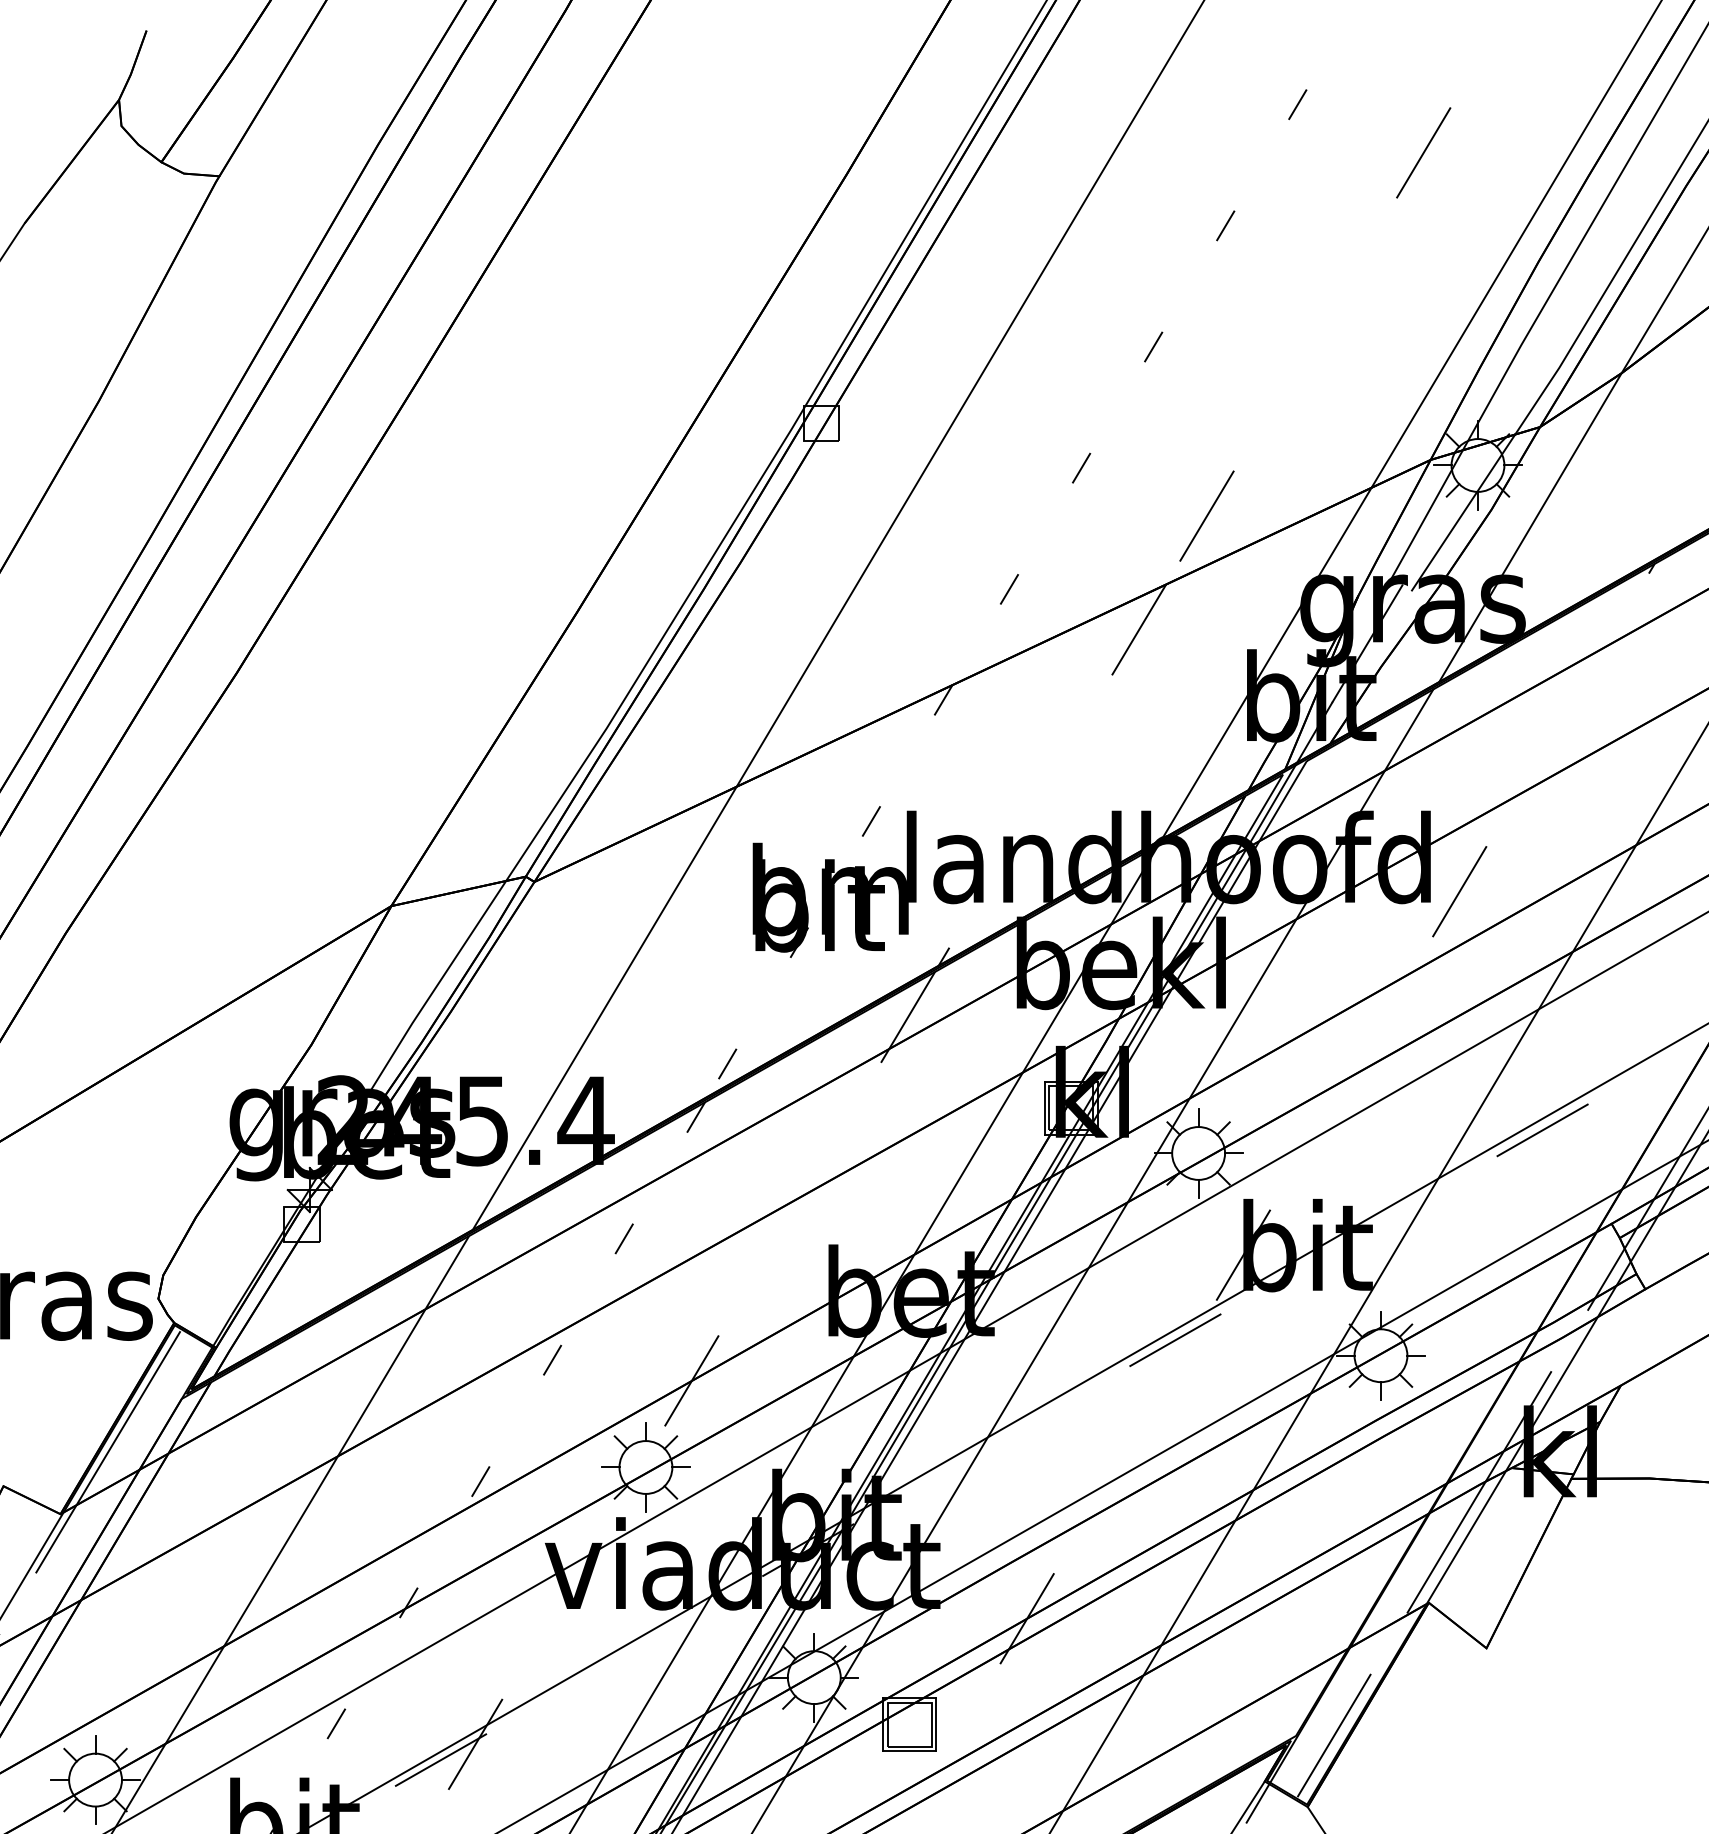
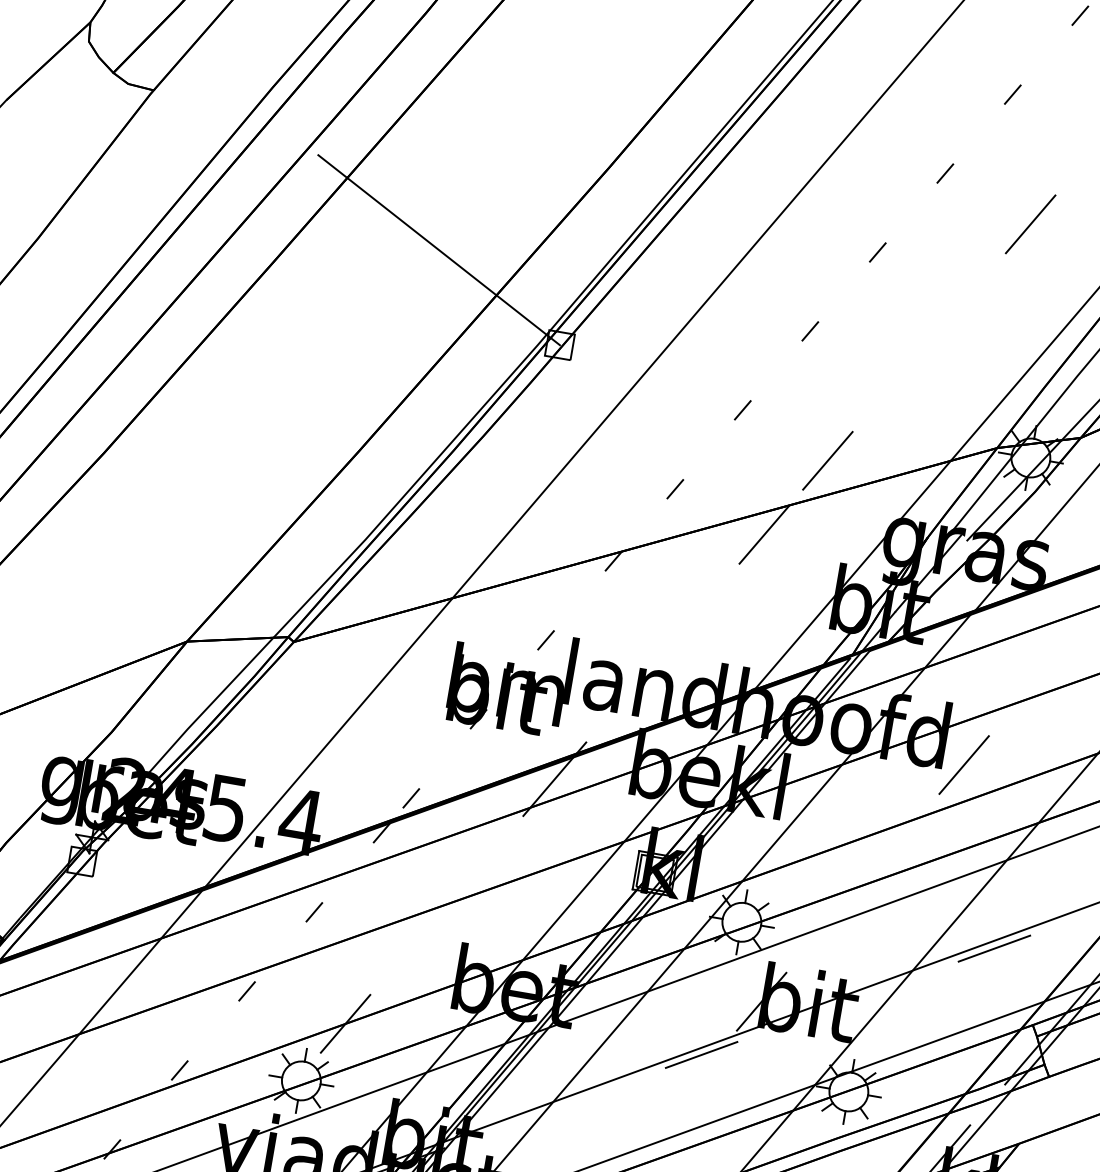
line: (637, 323) -> (438, 249), added

